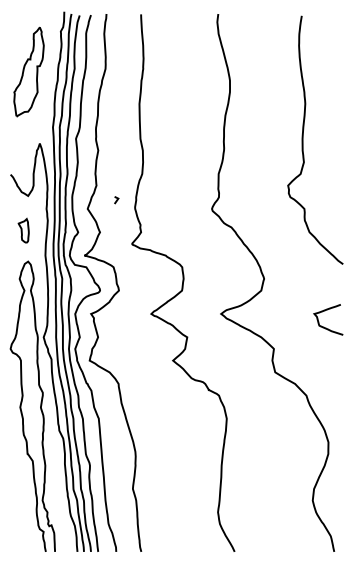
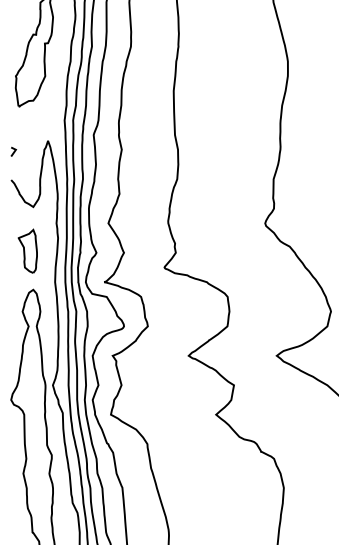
line: (116, 200) -> (13, 152), moved
part: (23, 230) -> (27, 250), size x1.43

